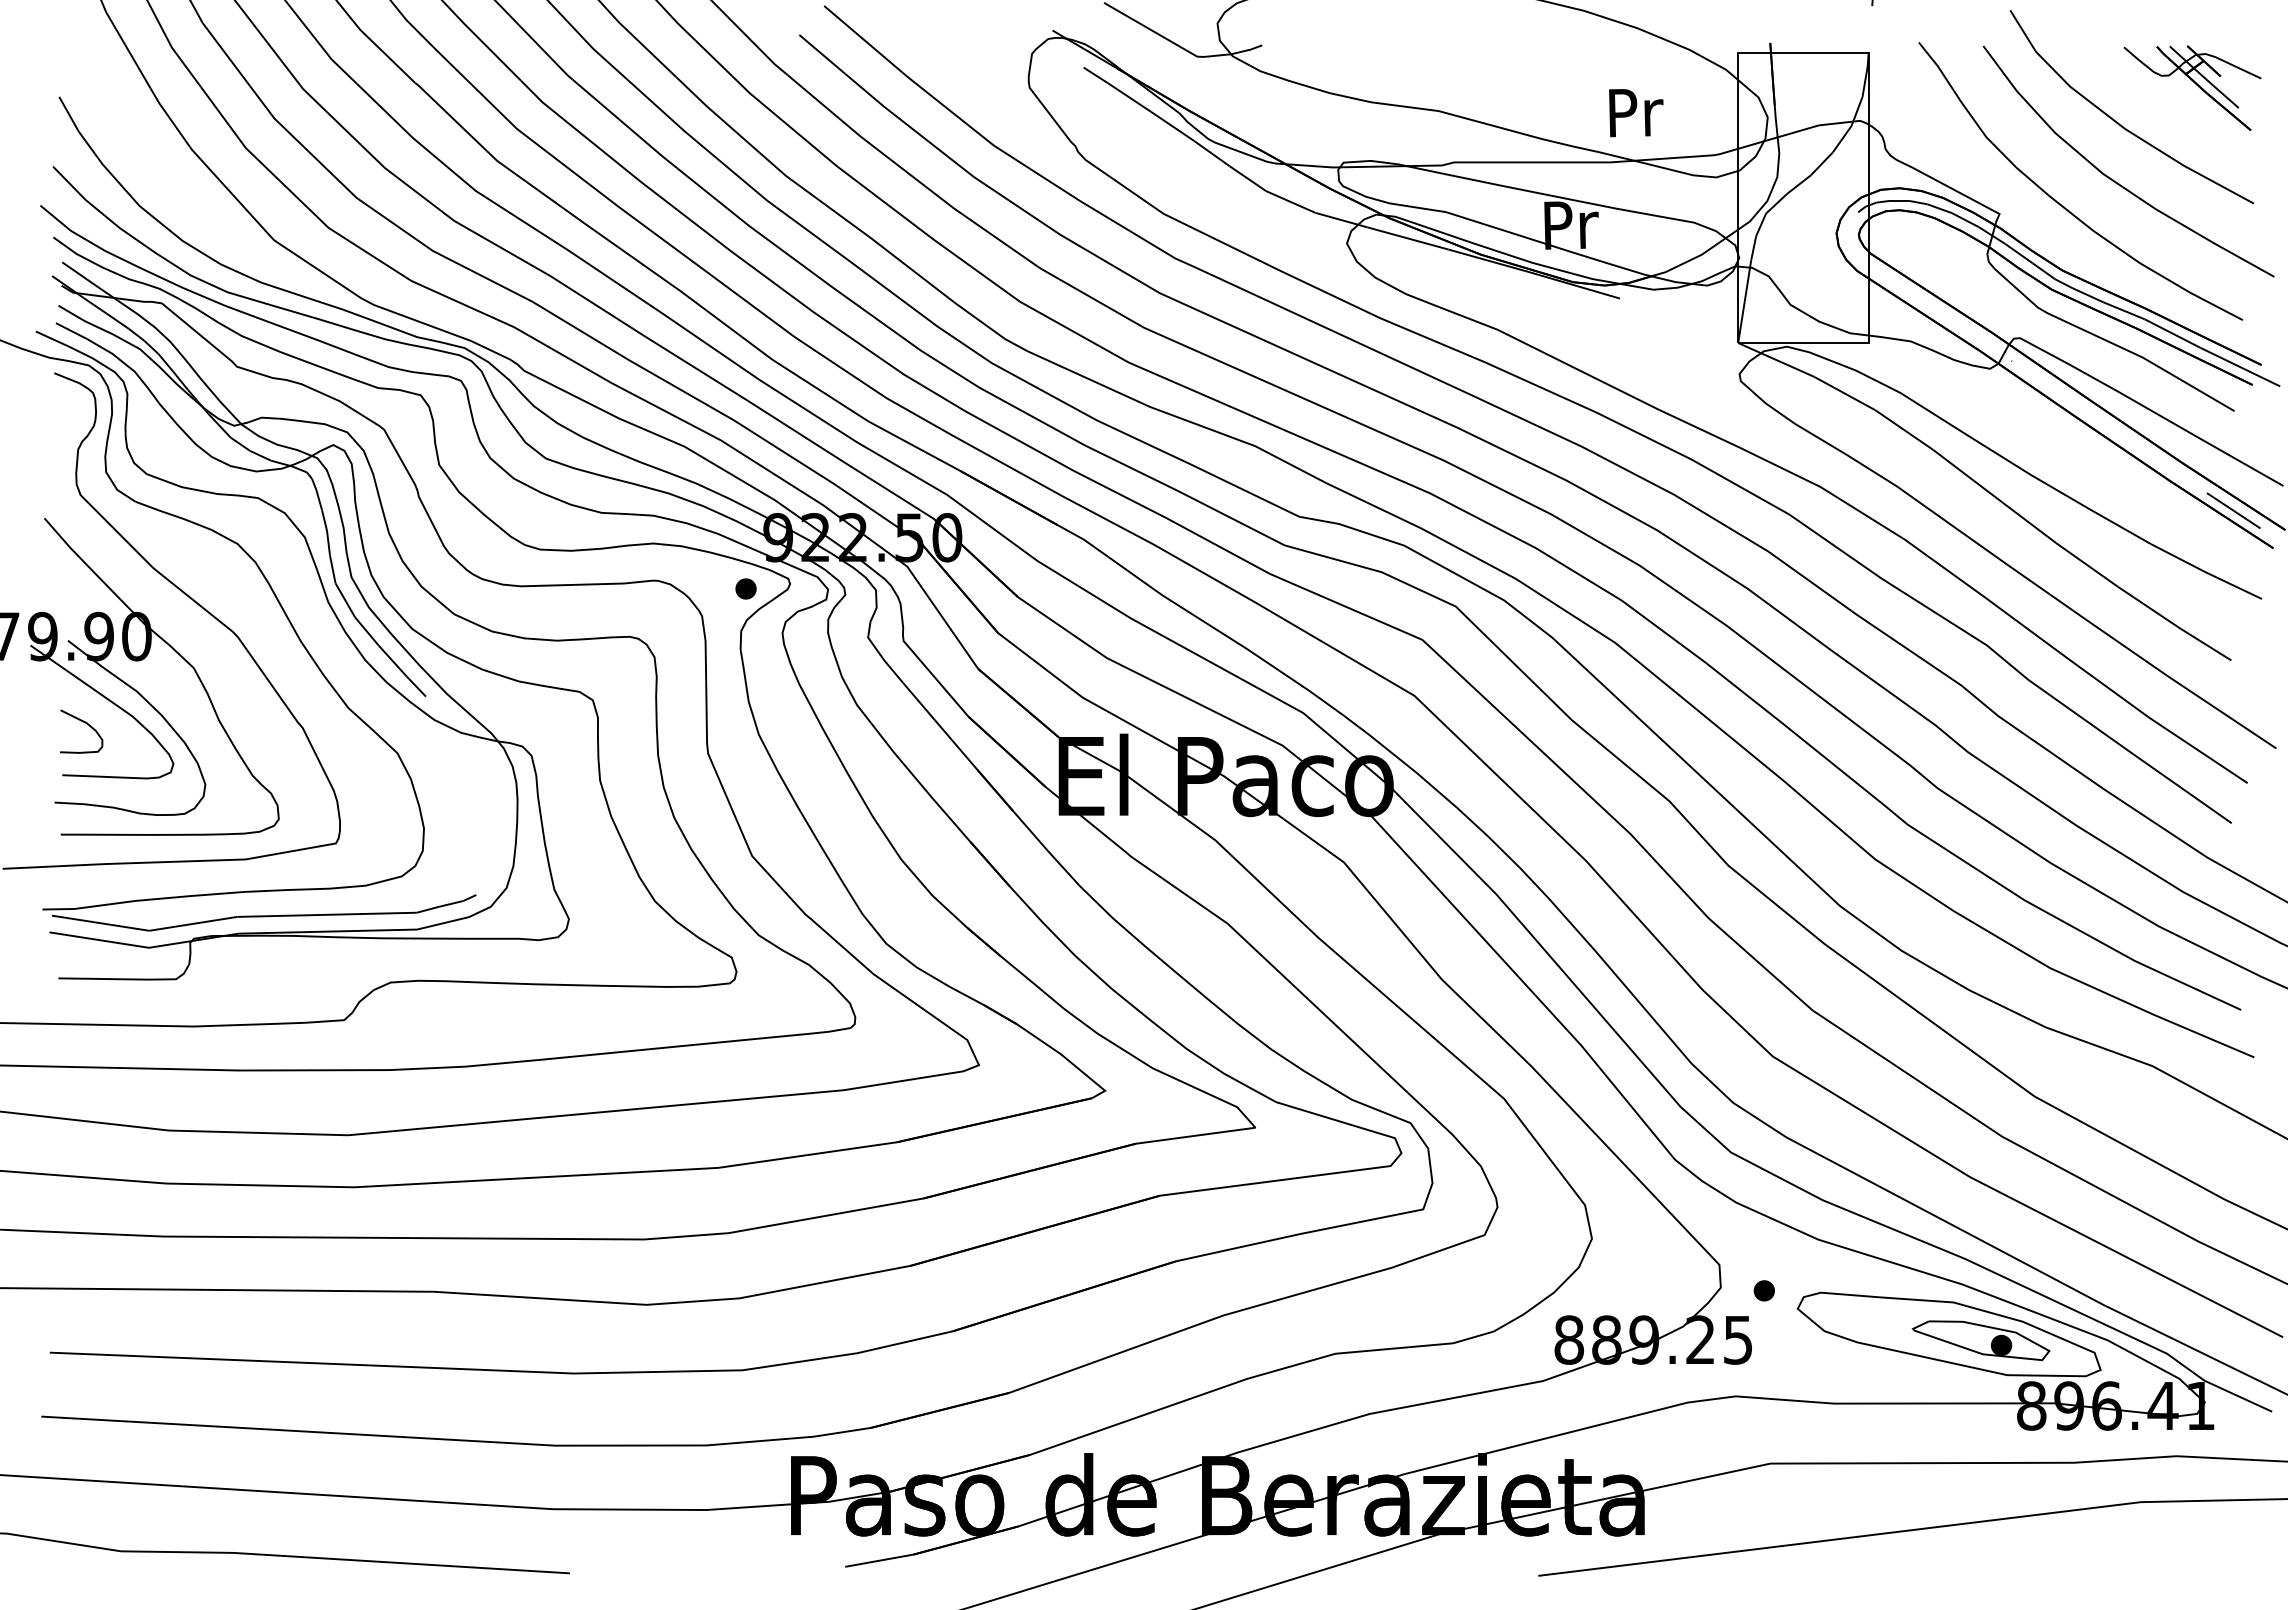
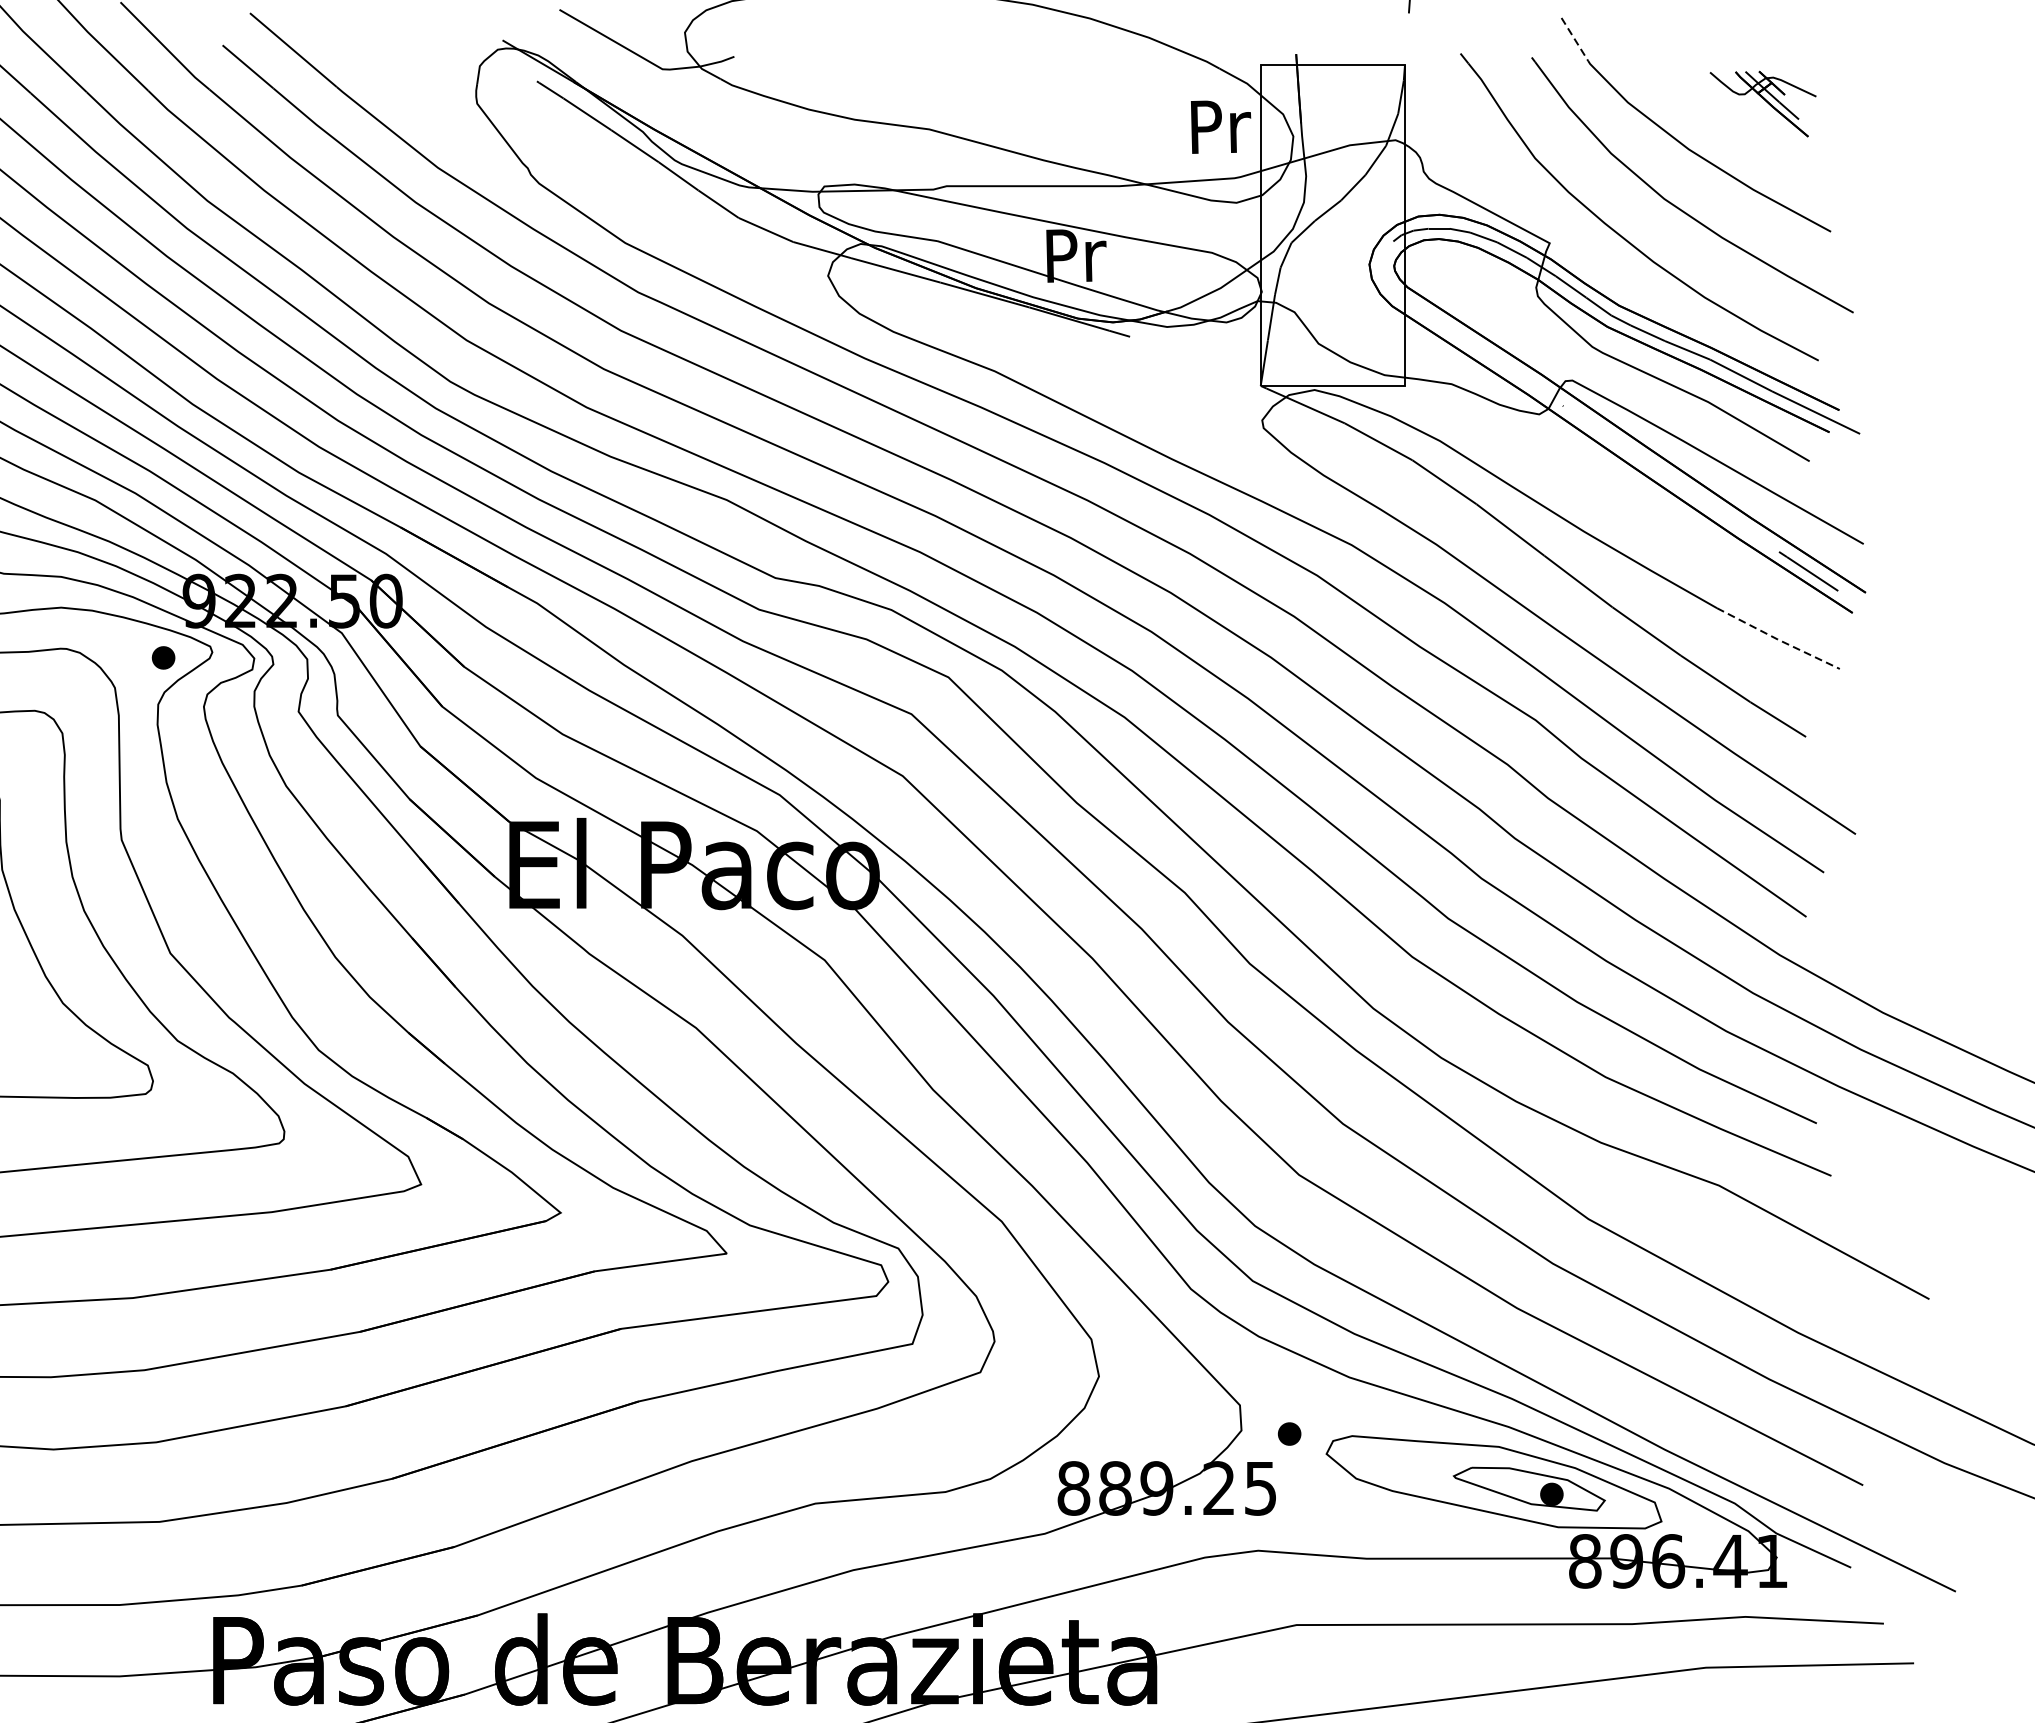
line: (2022, 29) -> (1575, 39), solid -> dashed
part: (2192, 87) -> (1763, 103), size x0.7
text: (1636, 113) -> (1221, 127), moved
line: (2205, 572) -> (1777, 639), solid -> dashed

